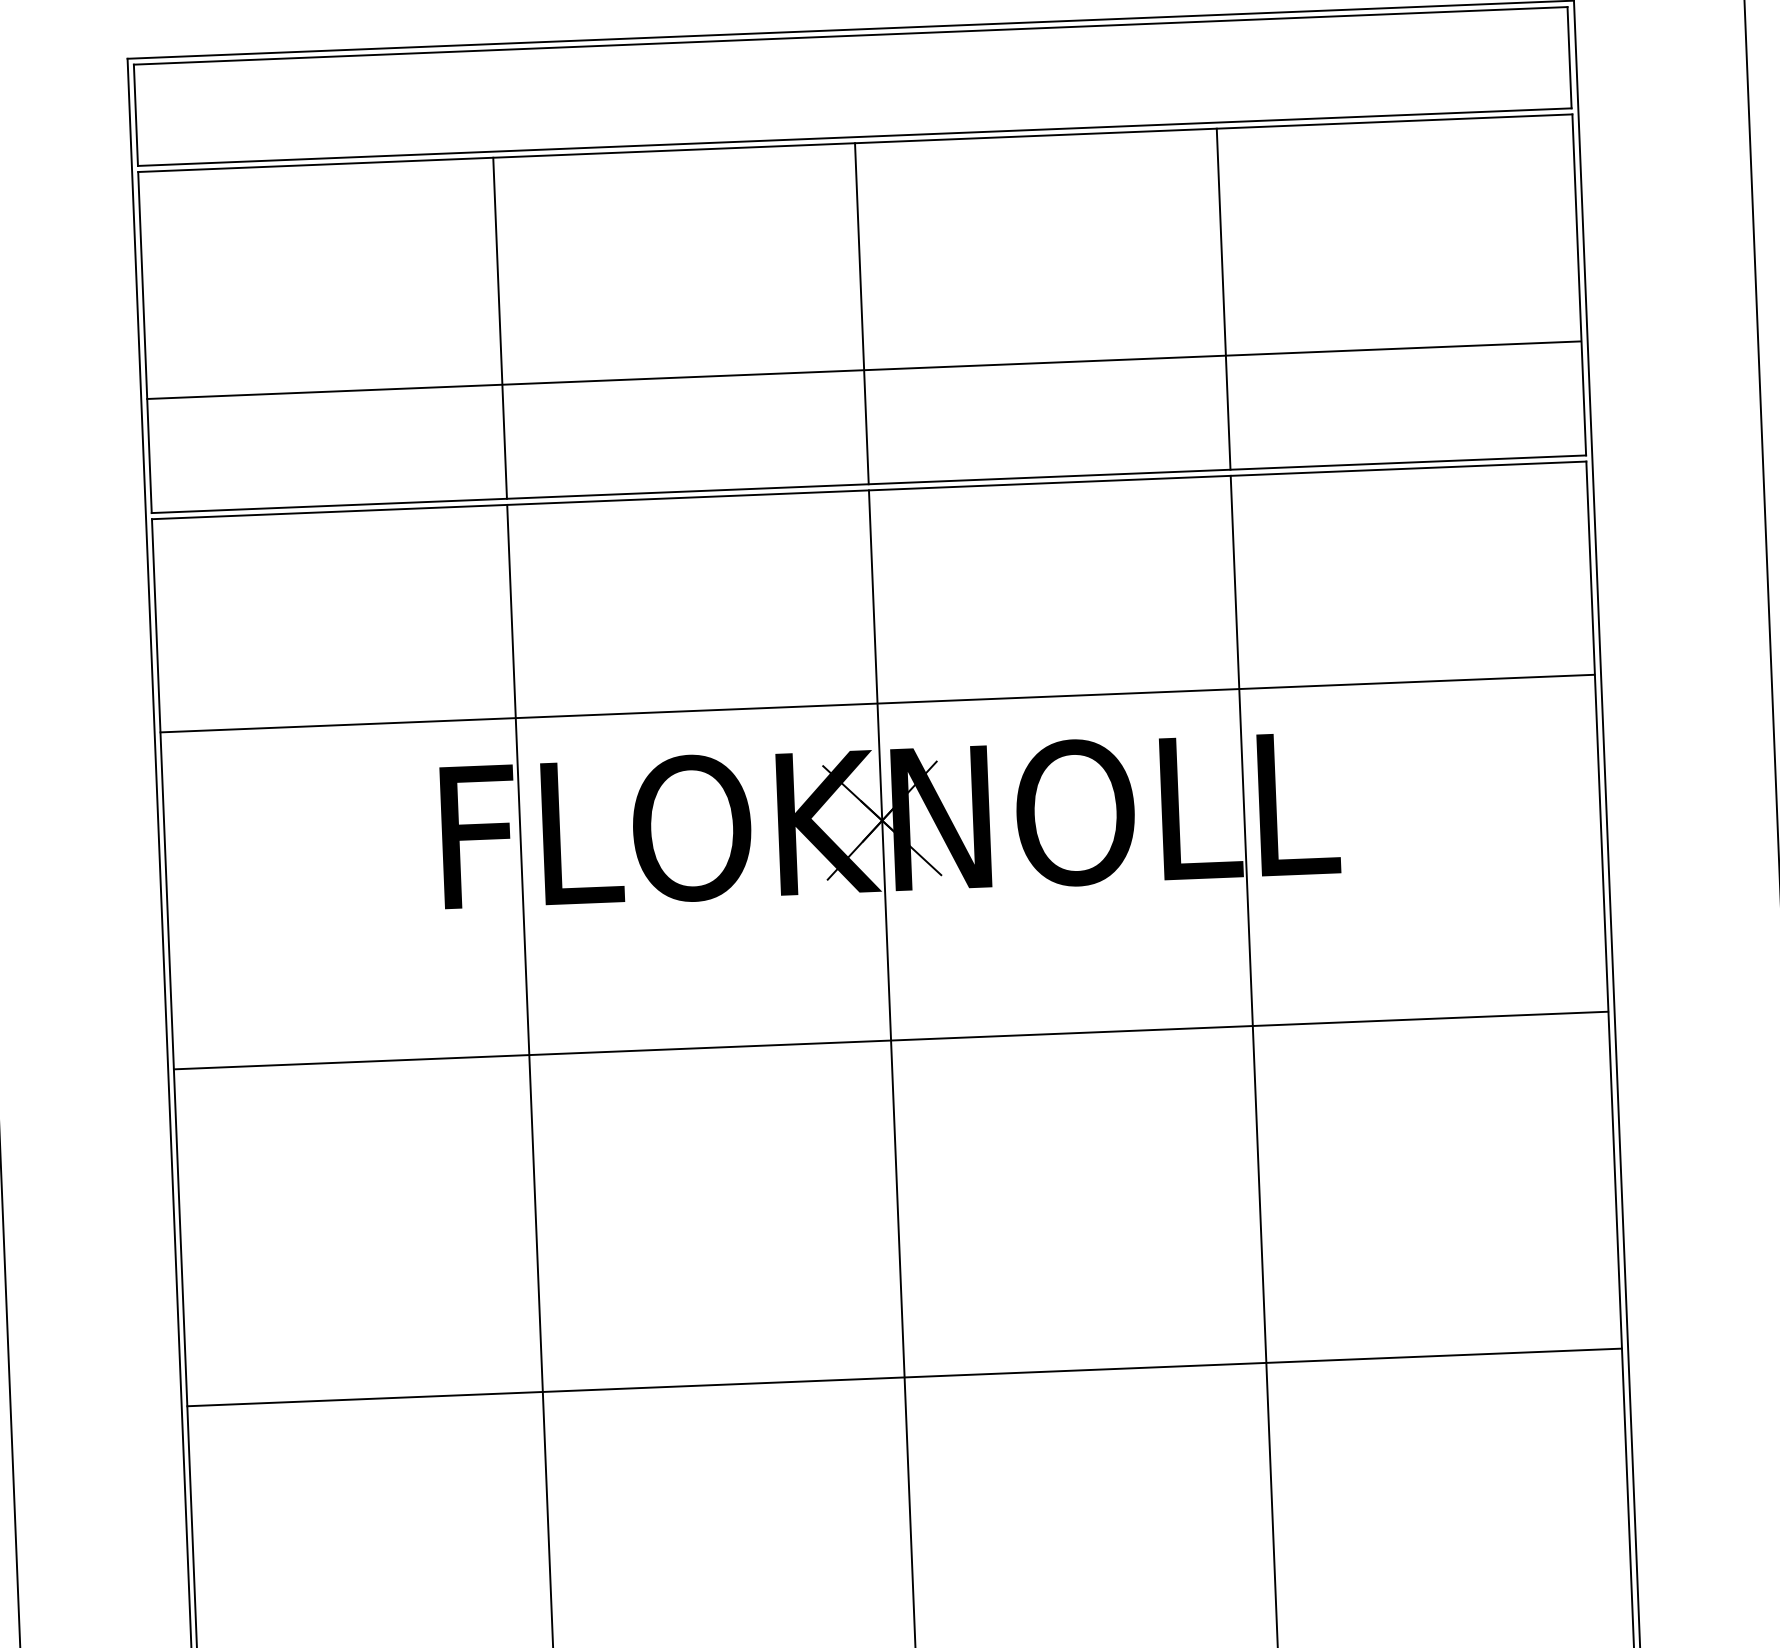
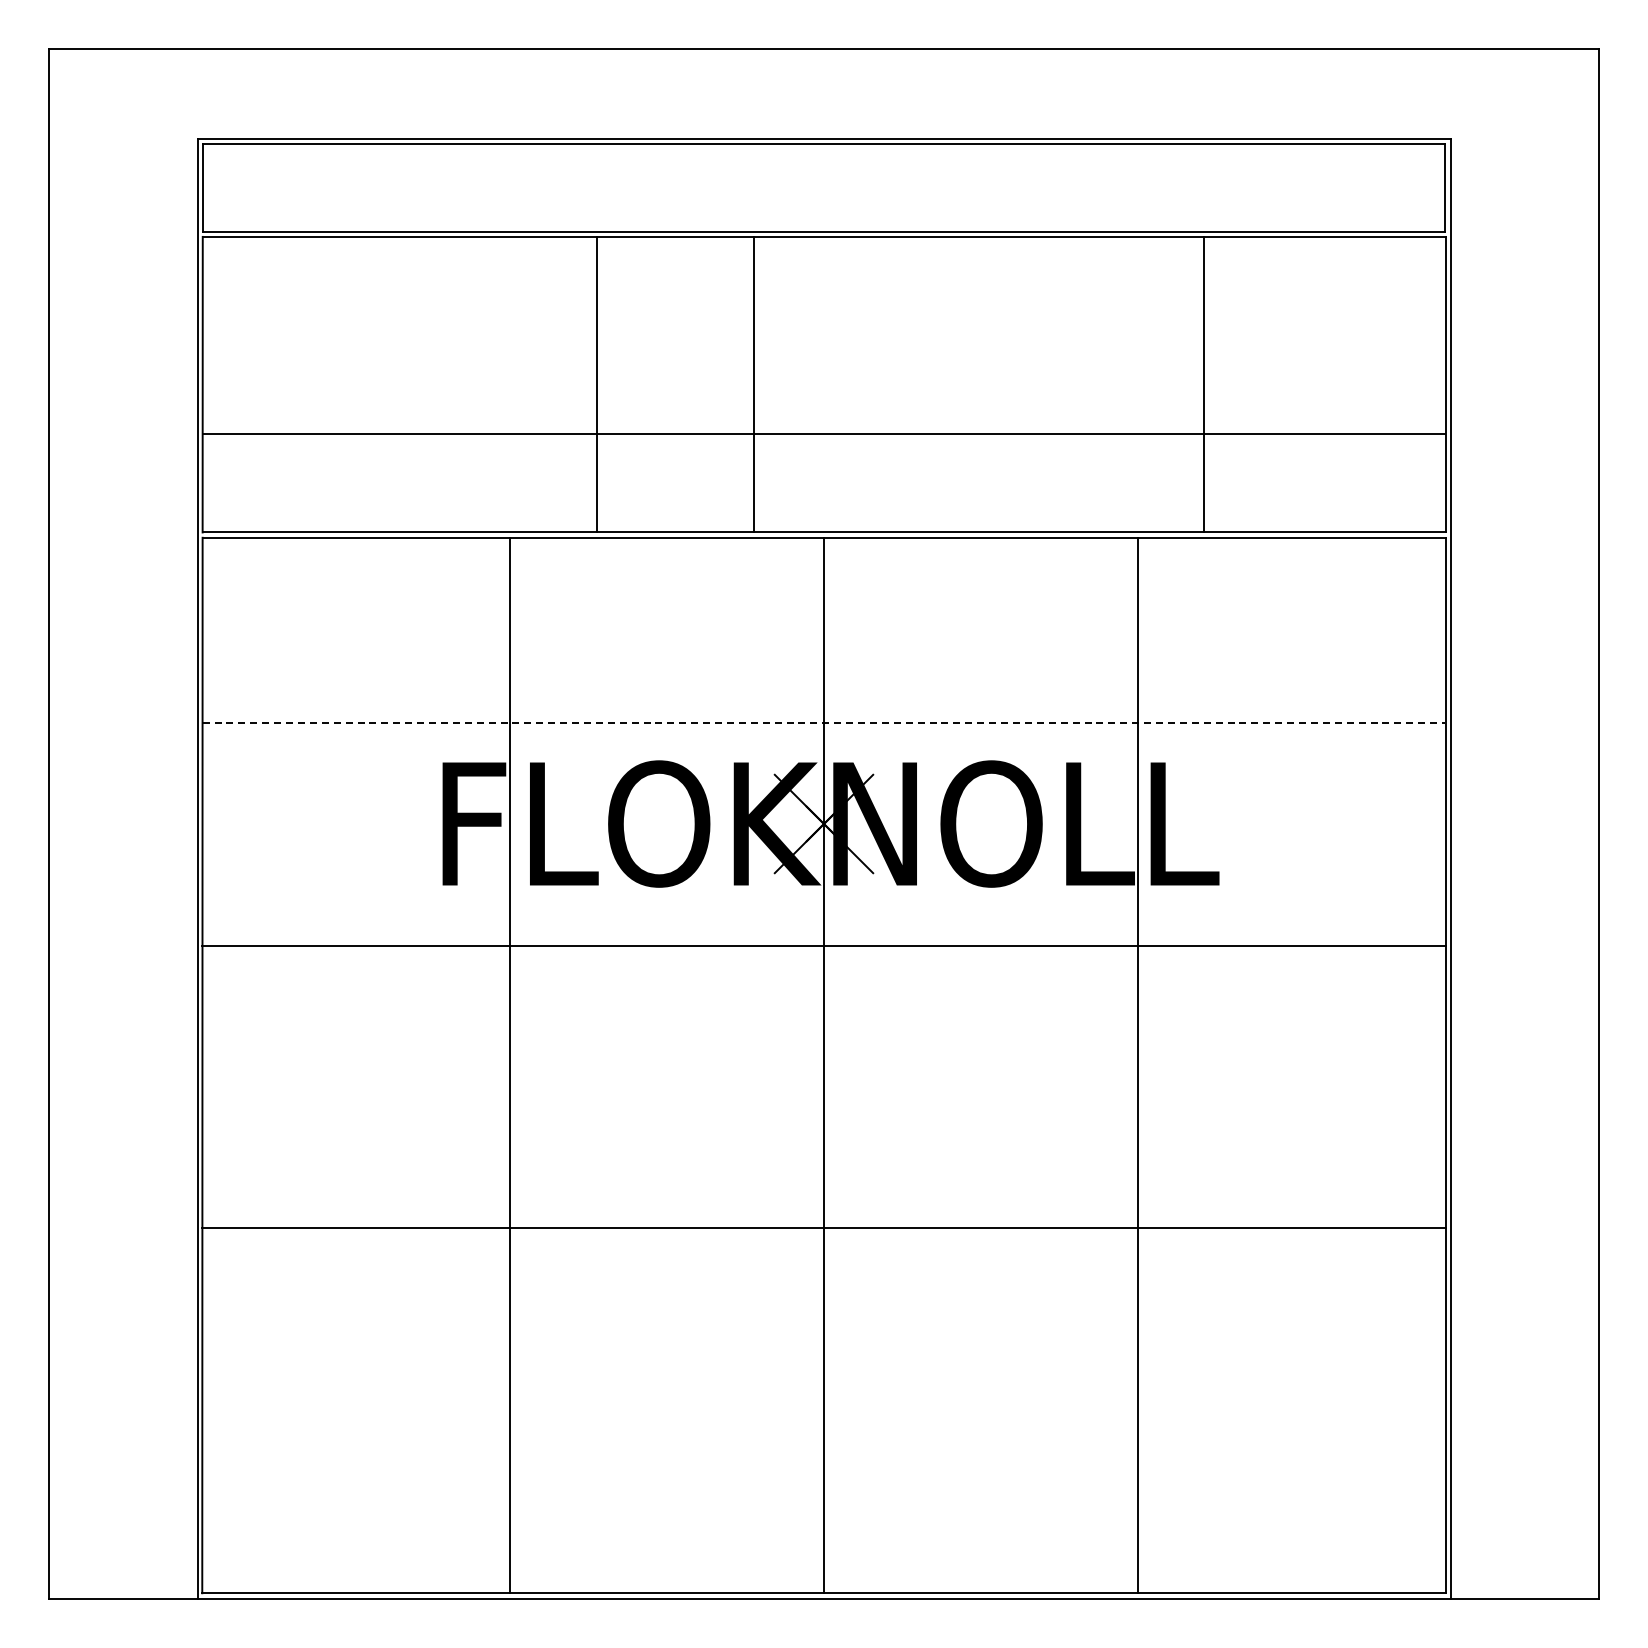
line: (1223, 299) -> (1203, 384), moved
line: (862, 313) -> (754, 384), moved
line: (500, 328) -> (597, 384), moved
line: (878, 703) -> (824, 722), solid -> dashed
line: (890, 1040) -> (823, 945), moved
line: (904, 1377) -> (823, 1227), moved

